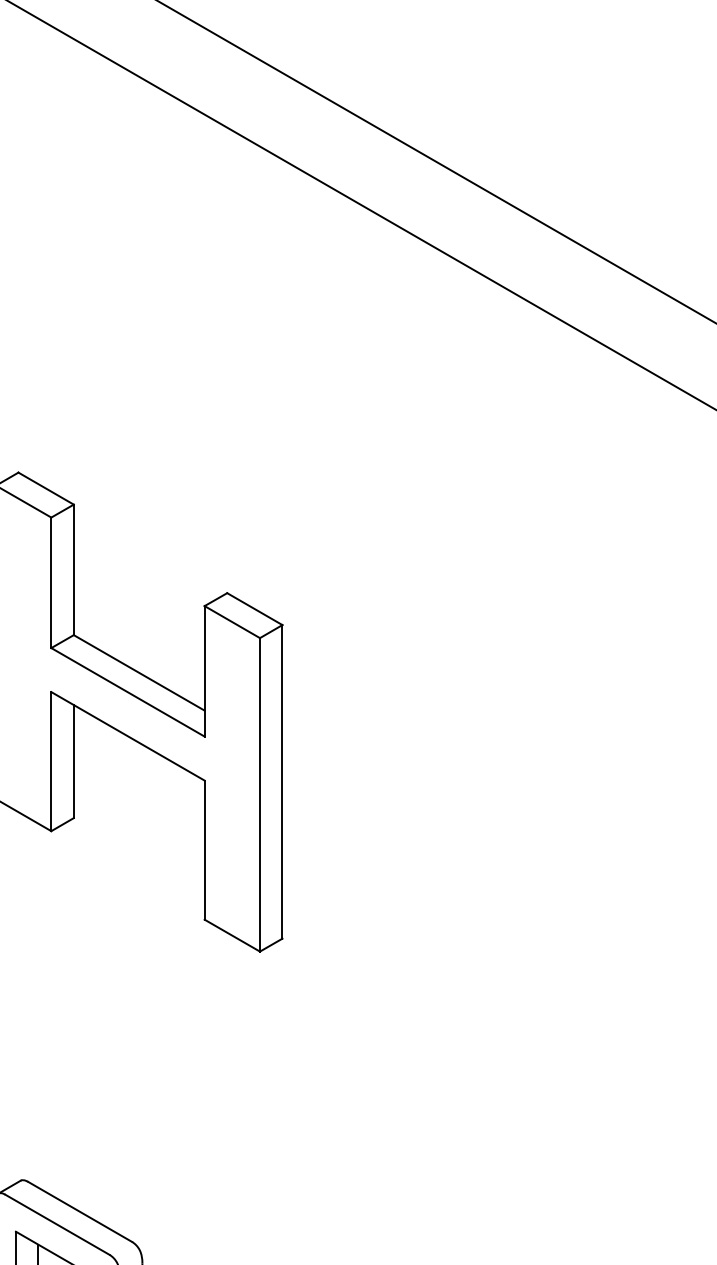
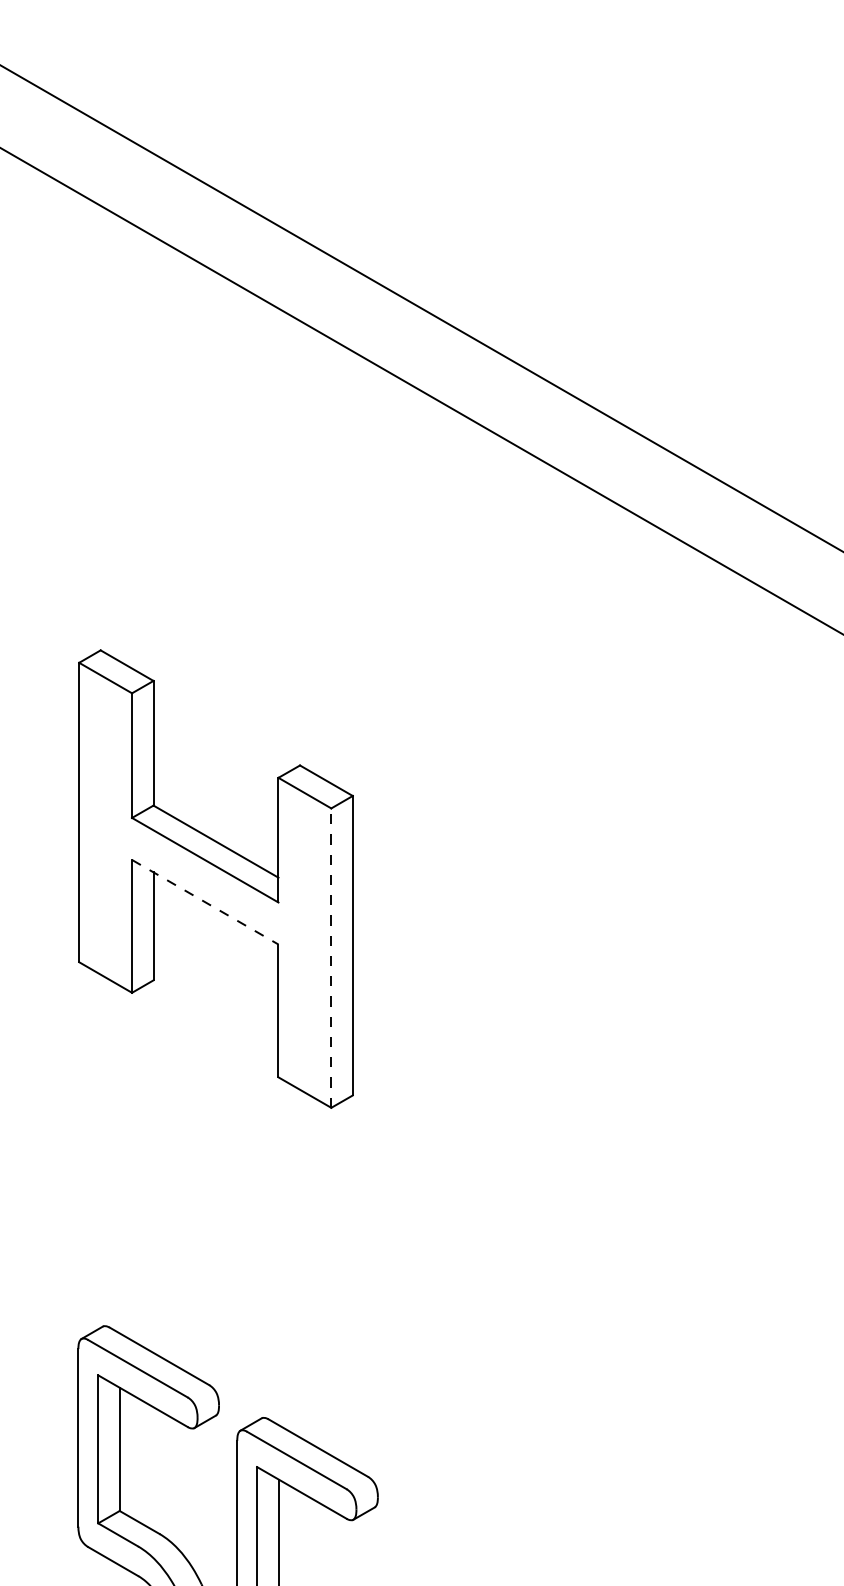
line: (128, 736) -> (205, 902), solid -> dashed
line: (260, 795) -> (331, 958), solid -> dashed

